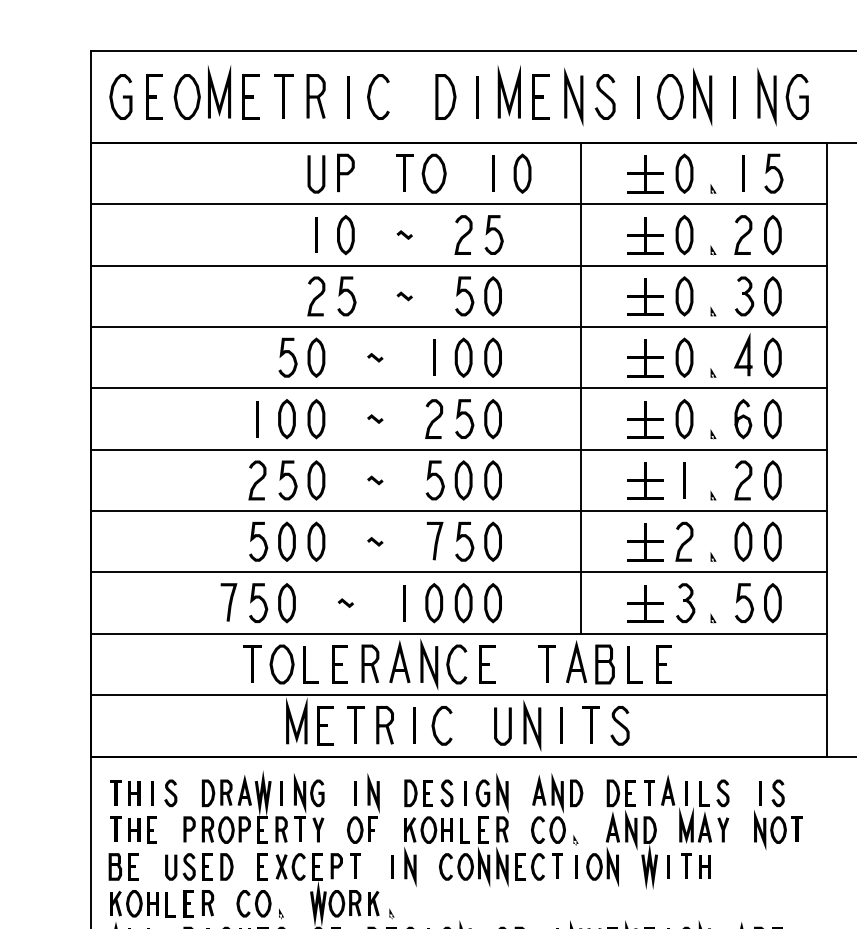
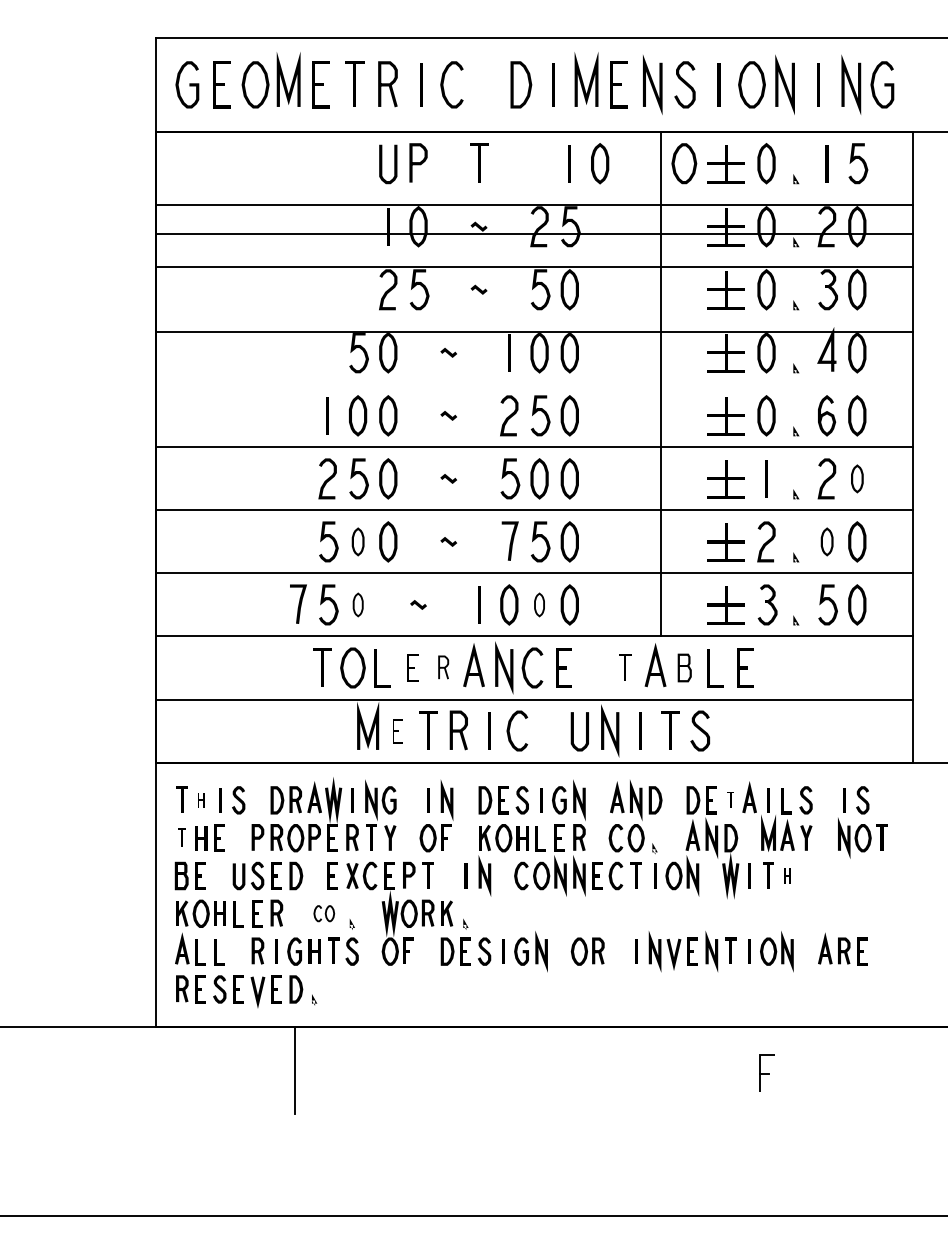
part: (434, 173) -> (684, 163), moved
line: (458, 204) -> (534, 234), moved
line: (458, 265) -> (534, 205), moved
line: (458, 327) -> (534, 267), moved
line: (458, 388) -> (534, 332), moved
part: (773, 480) -> (857, 478), size x0.7
part: (287, 541) -> (358, 541), size x0.7
part: (743, 541) -> (827, 541), size x0.7
part: (287, 602) -> (358, 604), size x0.6
part: (463, 602) -> (539, 604), size x0.6
part: (339, 664) -> (412, 667), size x0.7
part: (370, 664) -> (443, 667), size x0.6
part: (547, 664) -> (625, 667), size x0.7
part: (604, 664) -> (684, 667), size x0.7
part: (325, 726) -> (397, 731), size x0.6
part: (649, 792) -> (730, 799), size x0.6
part: (134, 793) -> (201, 800), size x0.6
part: (115, 829) -> (181, 837), size x0.7
part: (704, 866) -> (787, 875), size x0.6
part: (254, 903) -> (324, 913), size x0.6

